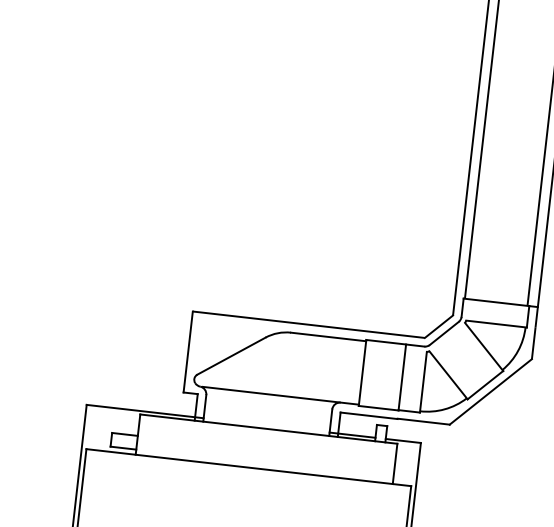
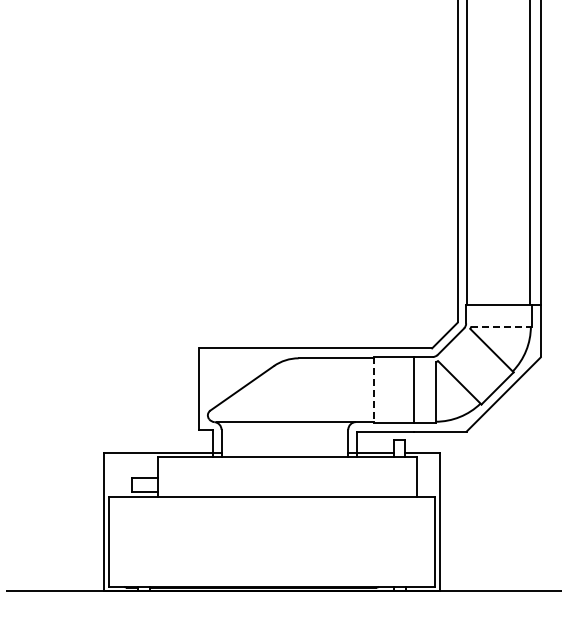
line: (497, 324) -> (502, 326), solid -> dashed
line: (362, 373) -> (374, 390), solid -> dashed

